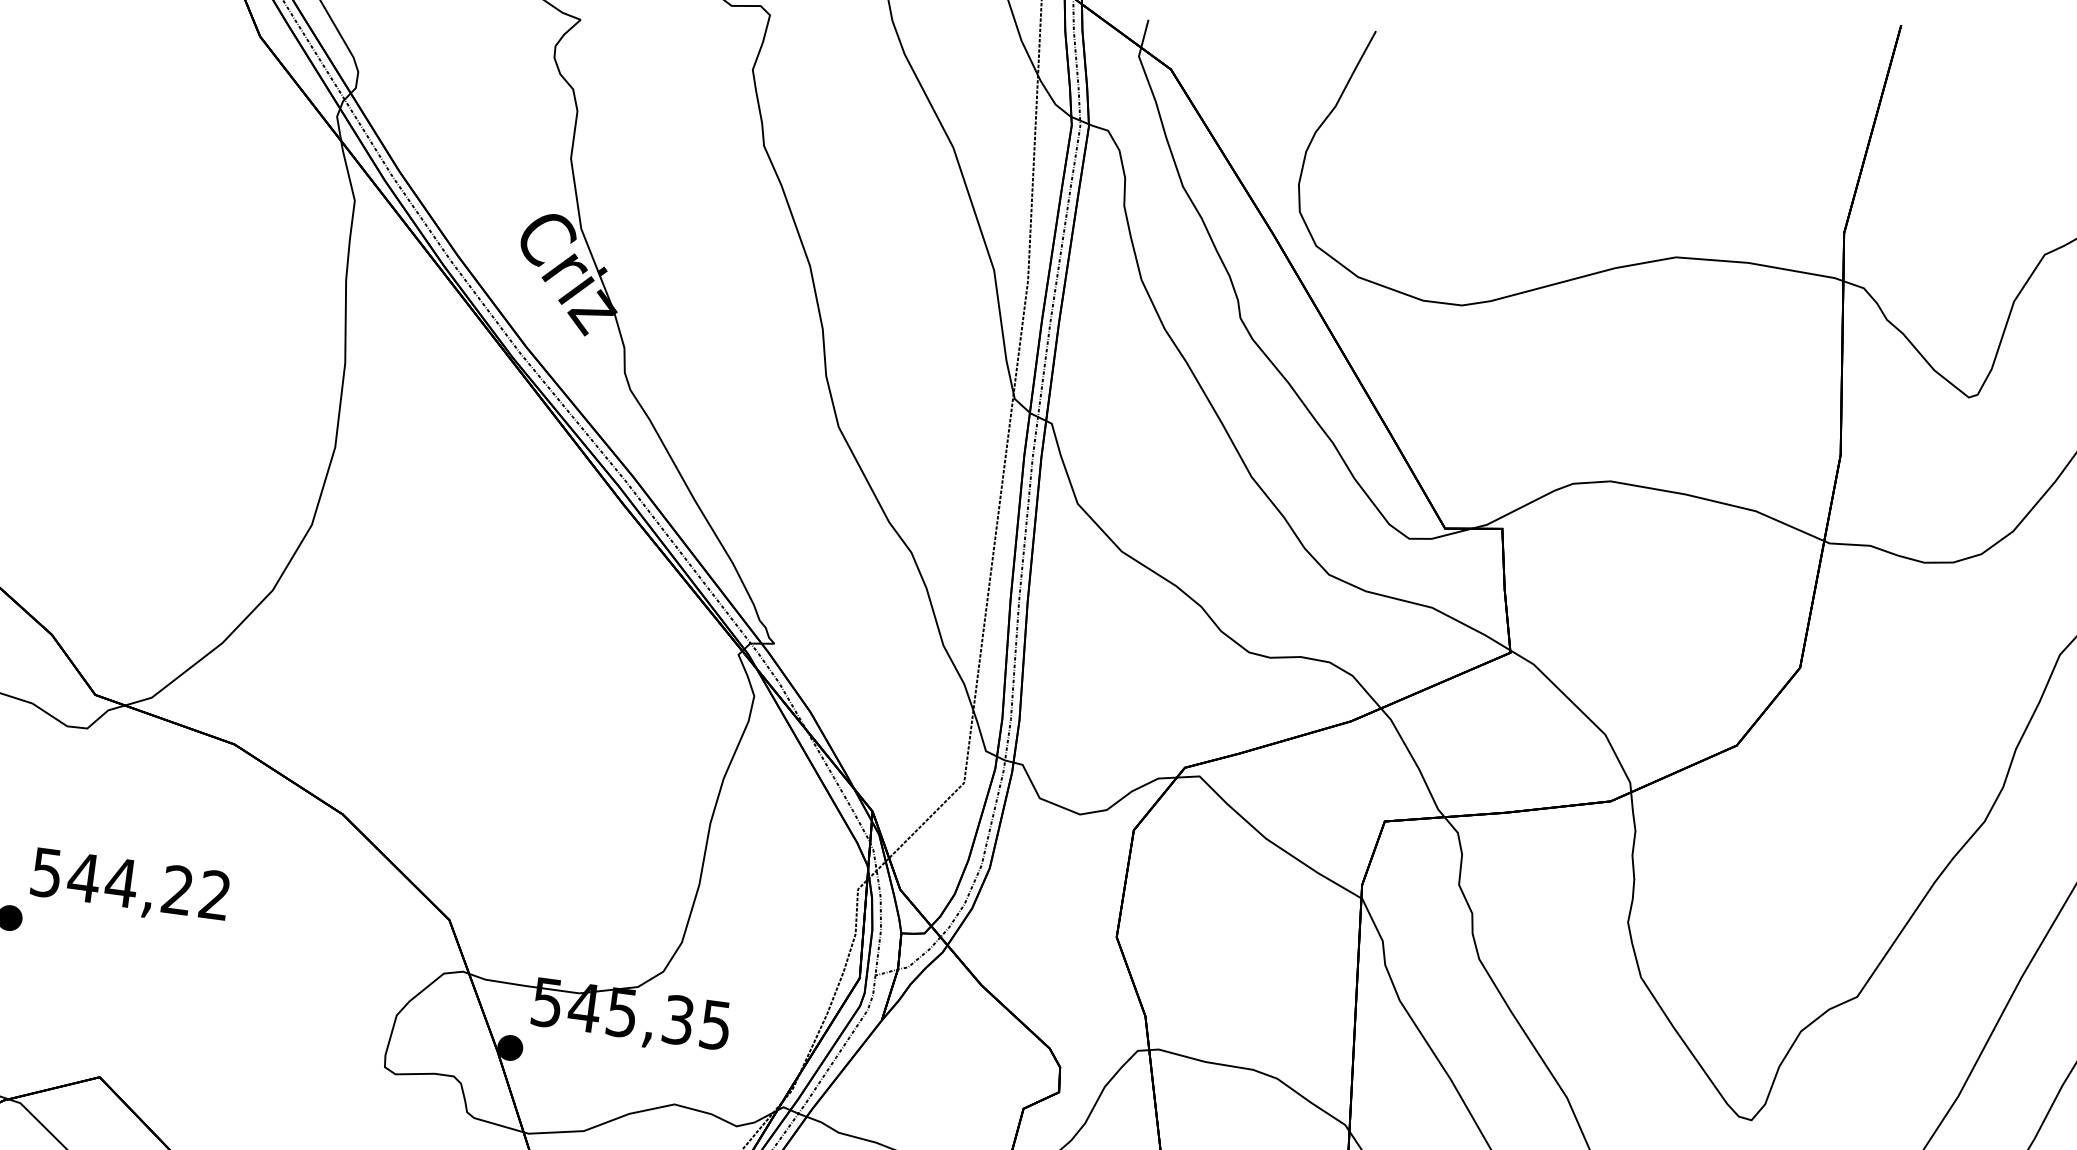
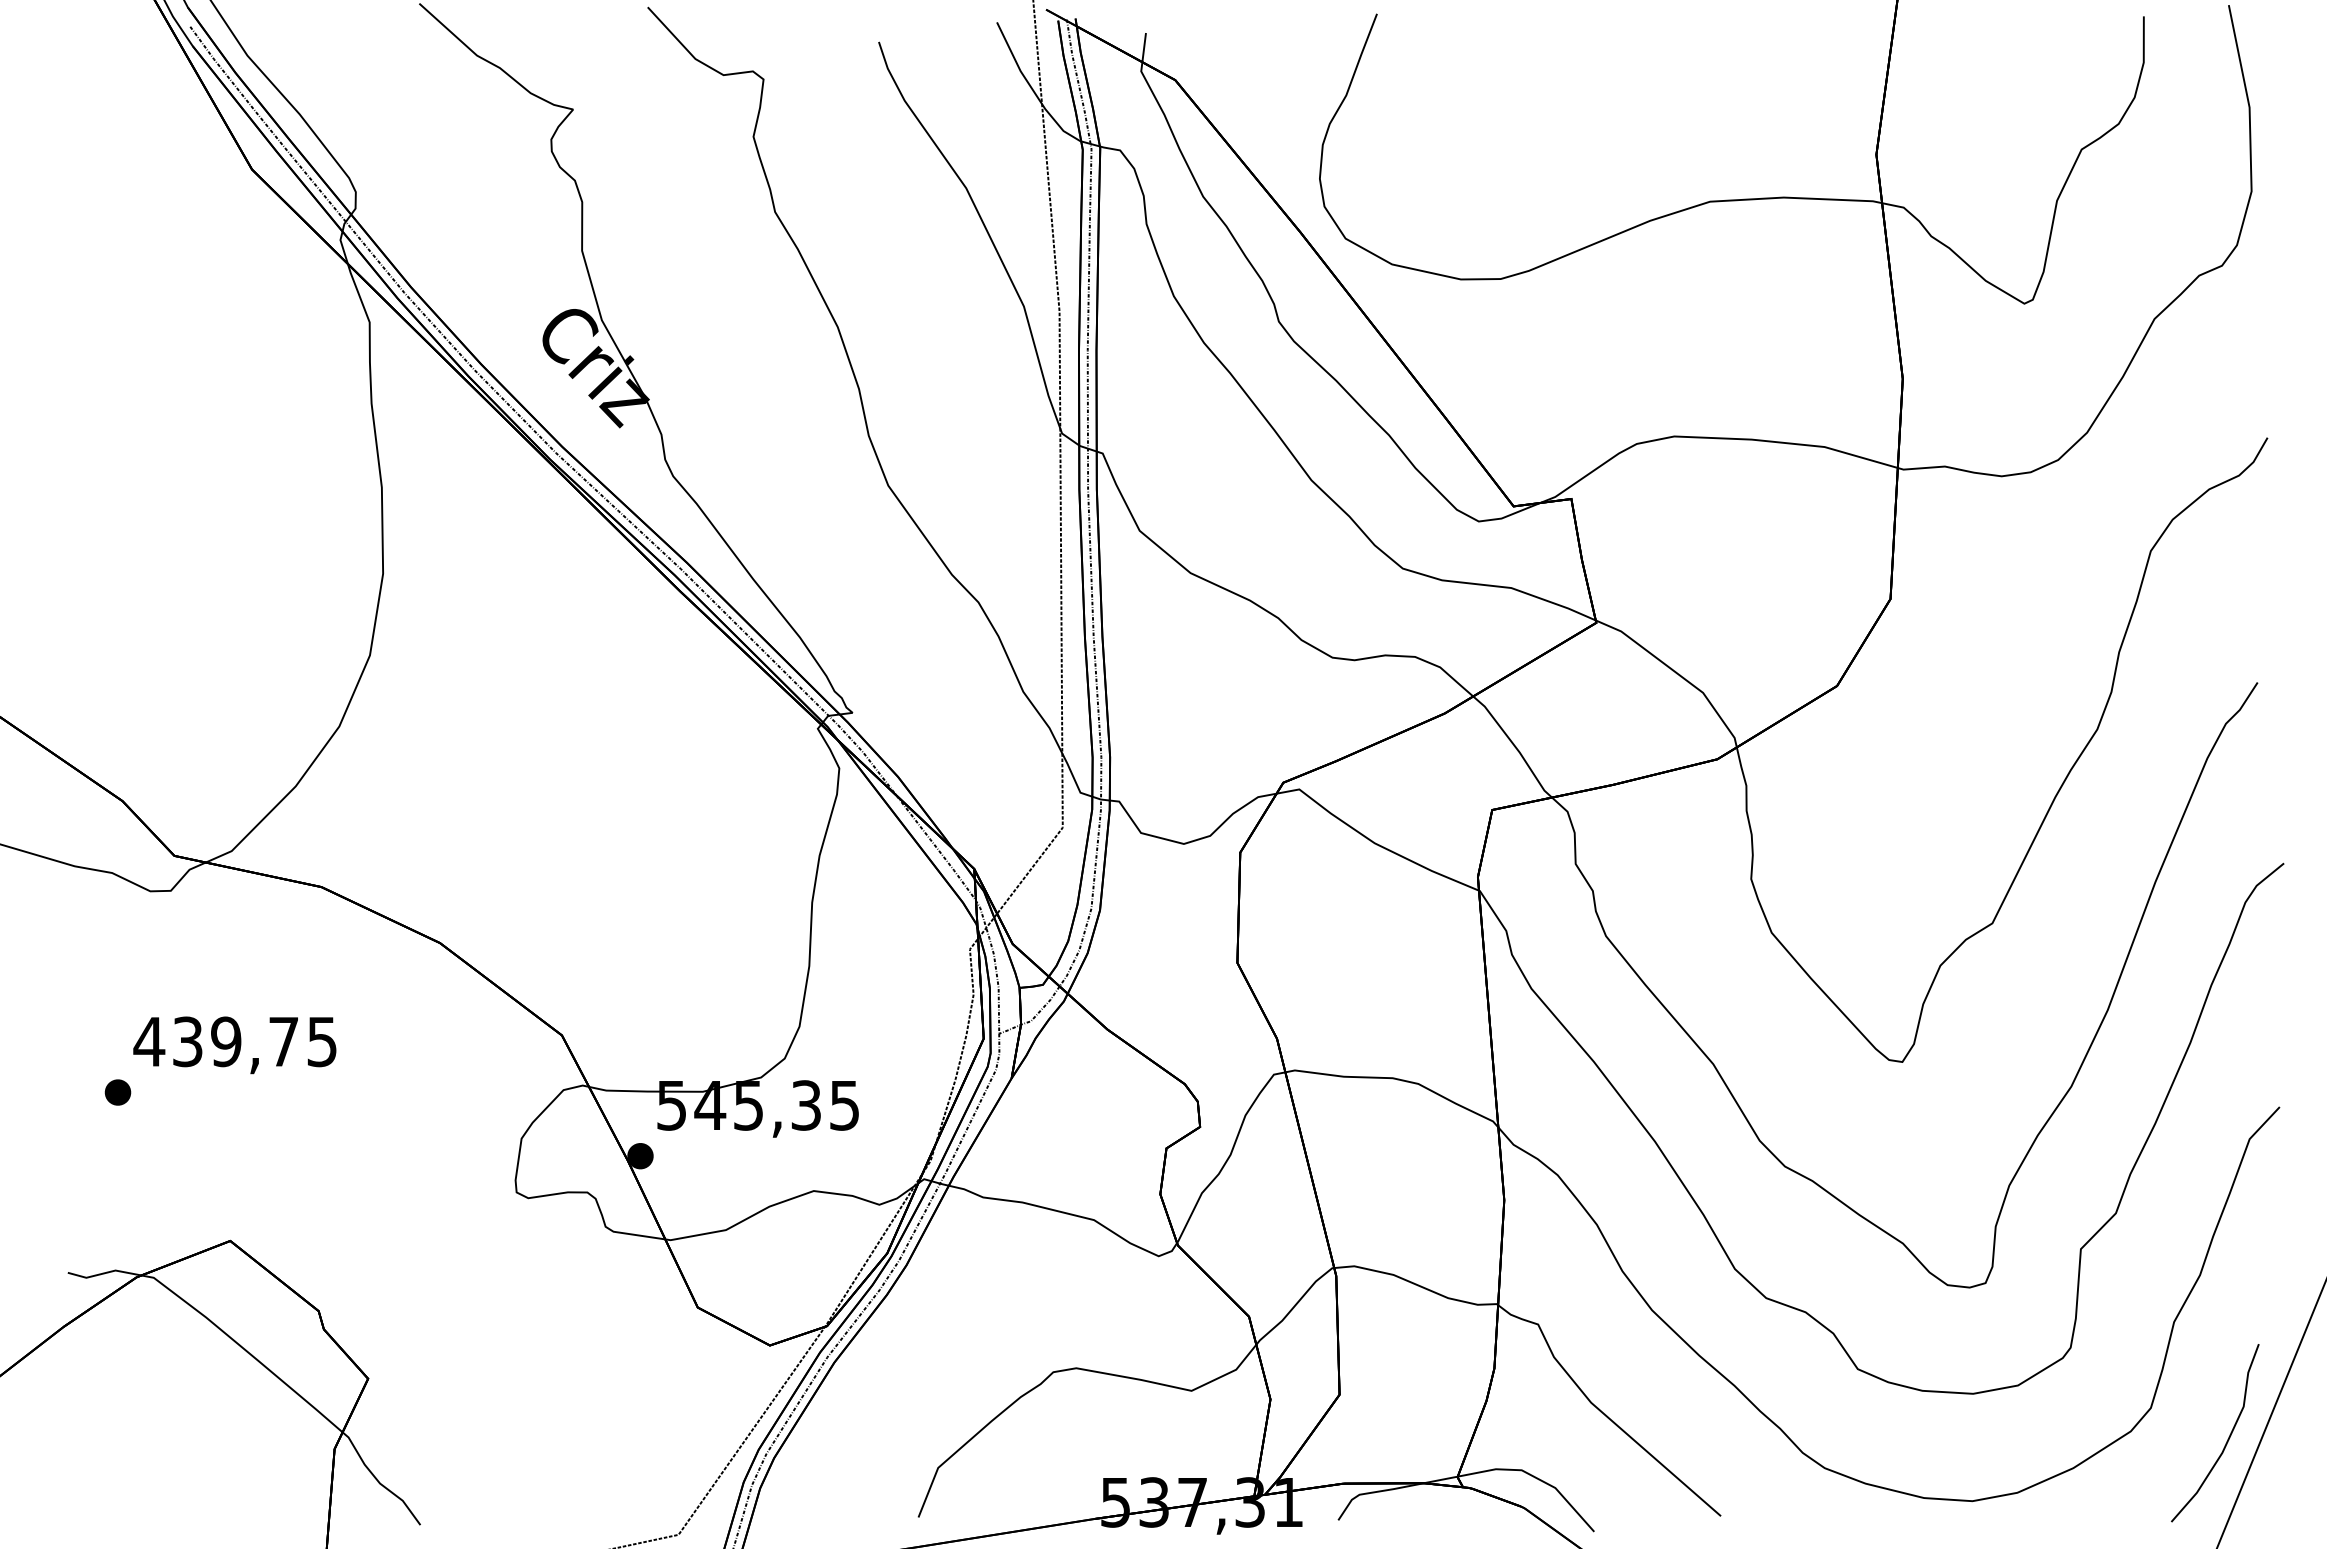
text: (129, 883) -> (234, 1041), 544,22 -> 439,75

